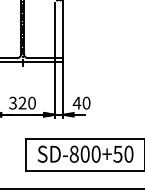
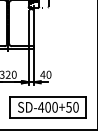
text: (74, 154) -> (41, 107), SD-800+50 -> SD-400+50

